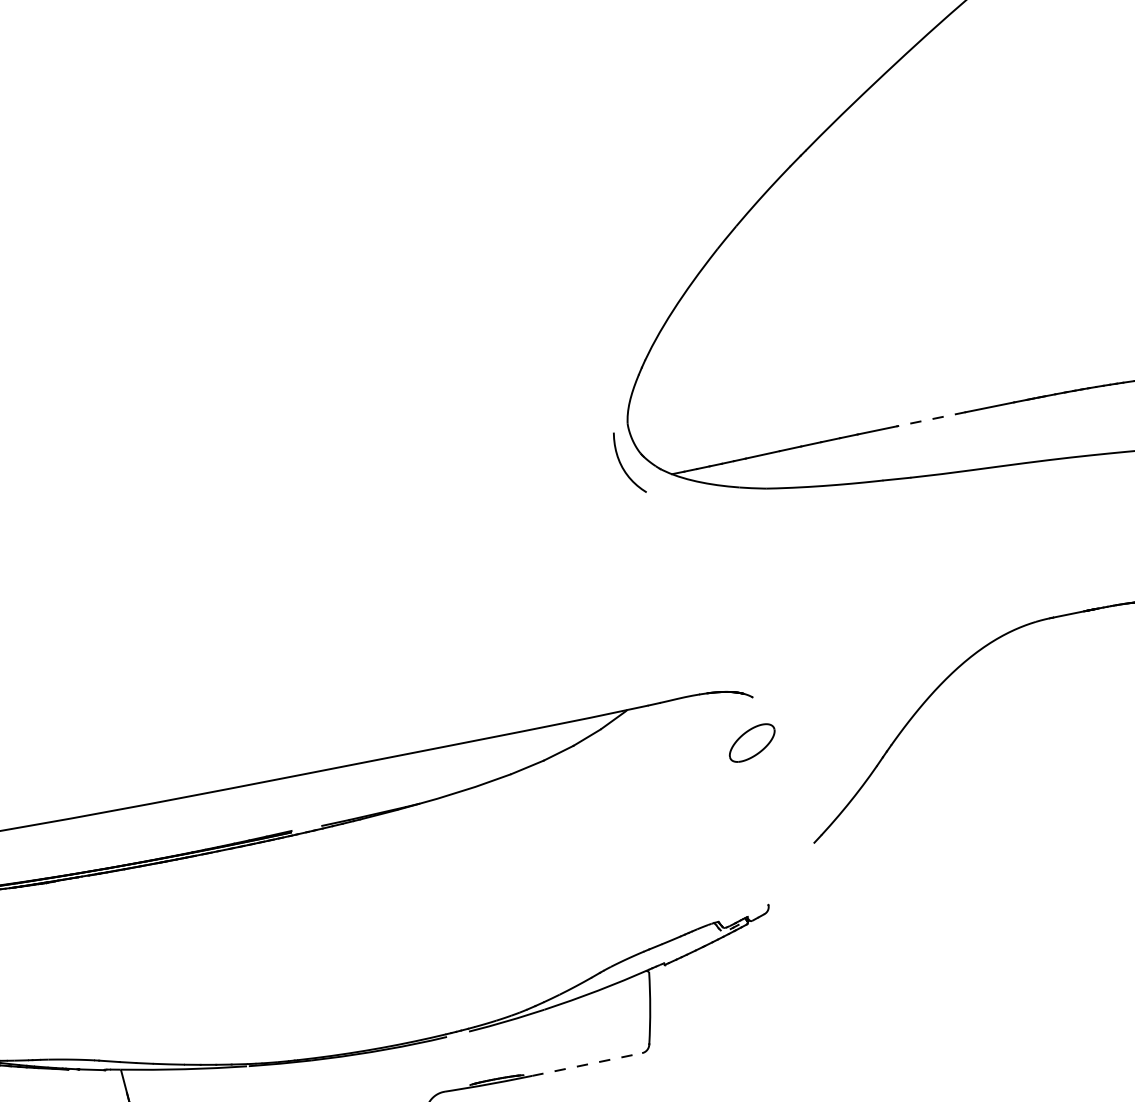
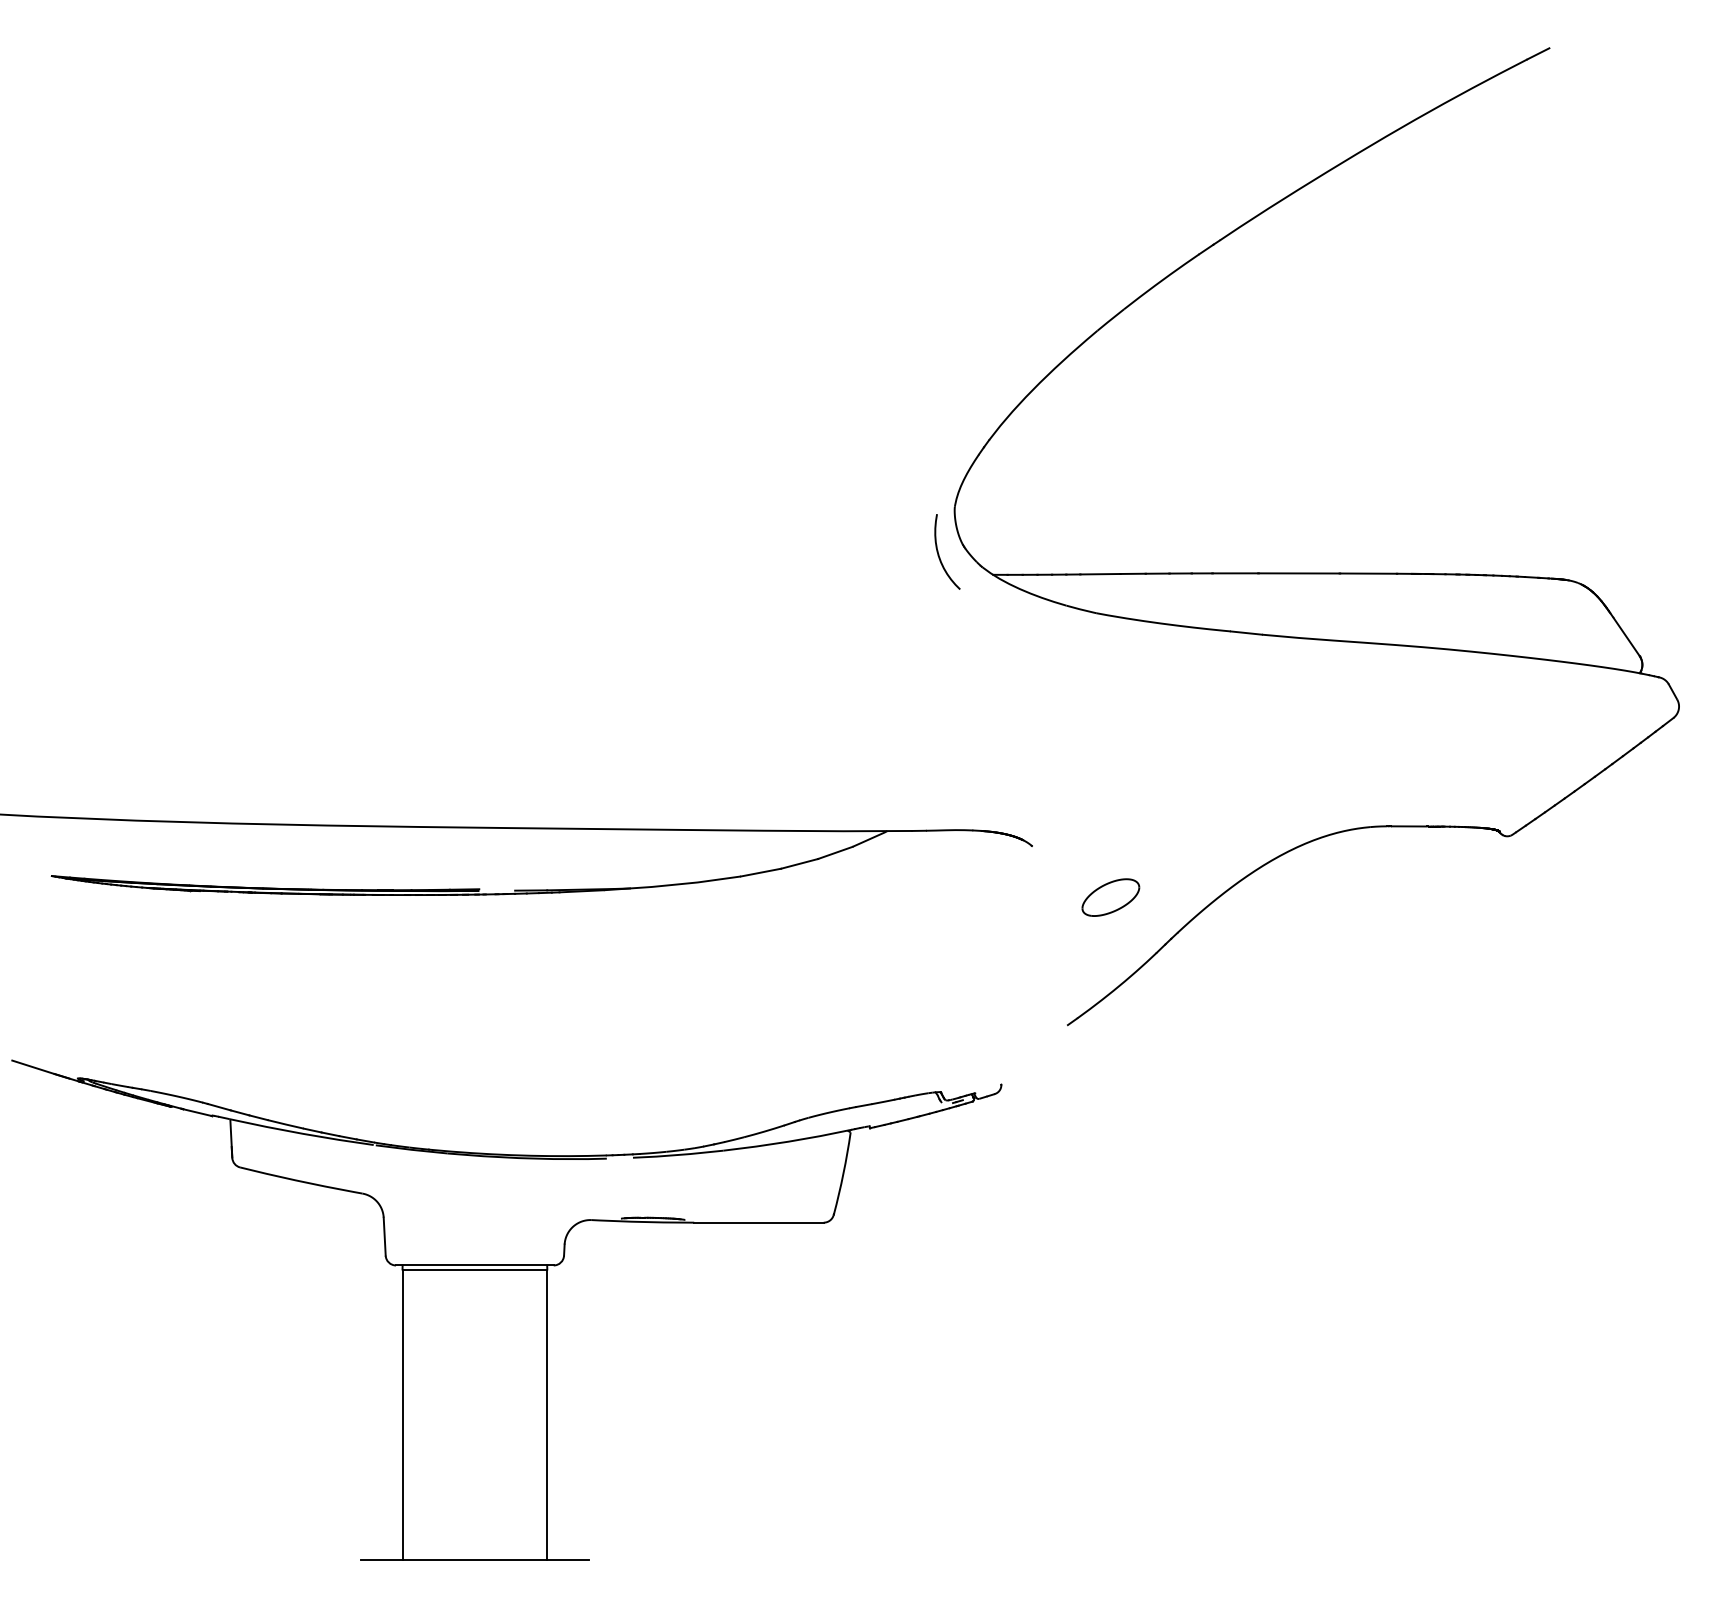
line: (930, 419) -> (1298, 573), dashed -> solid
part: (751, 742) -> (1110, 897), moved
line: (586, 1064) -> (758, 1222), dashed -> solid

